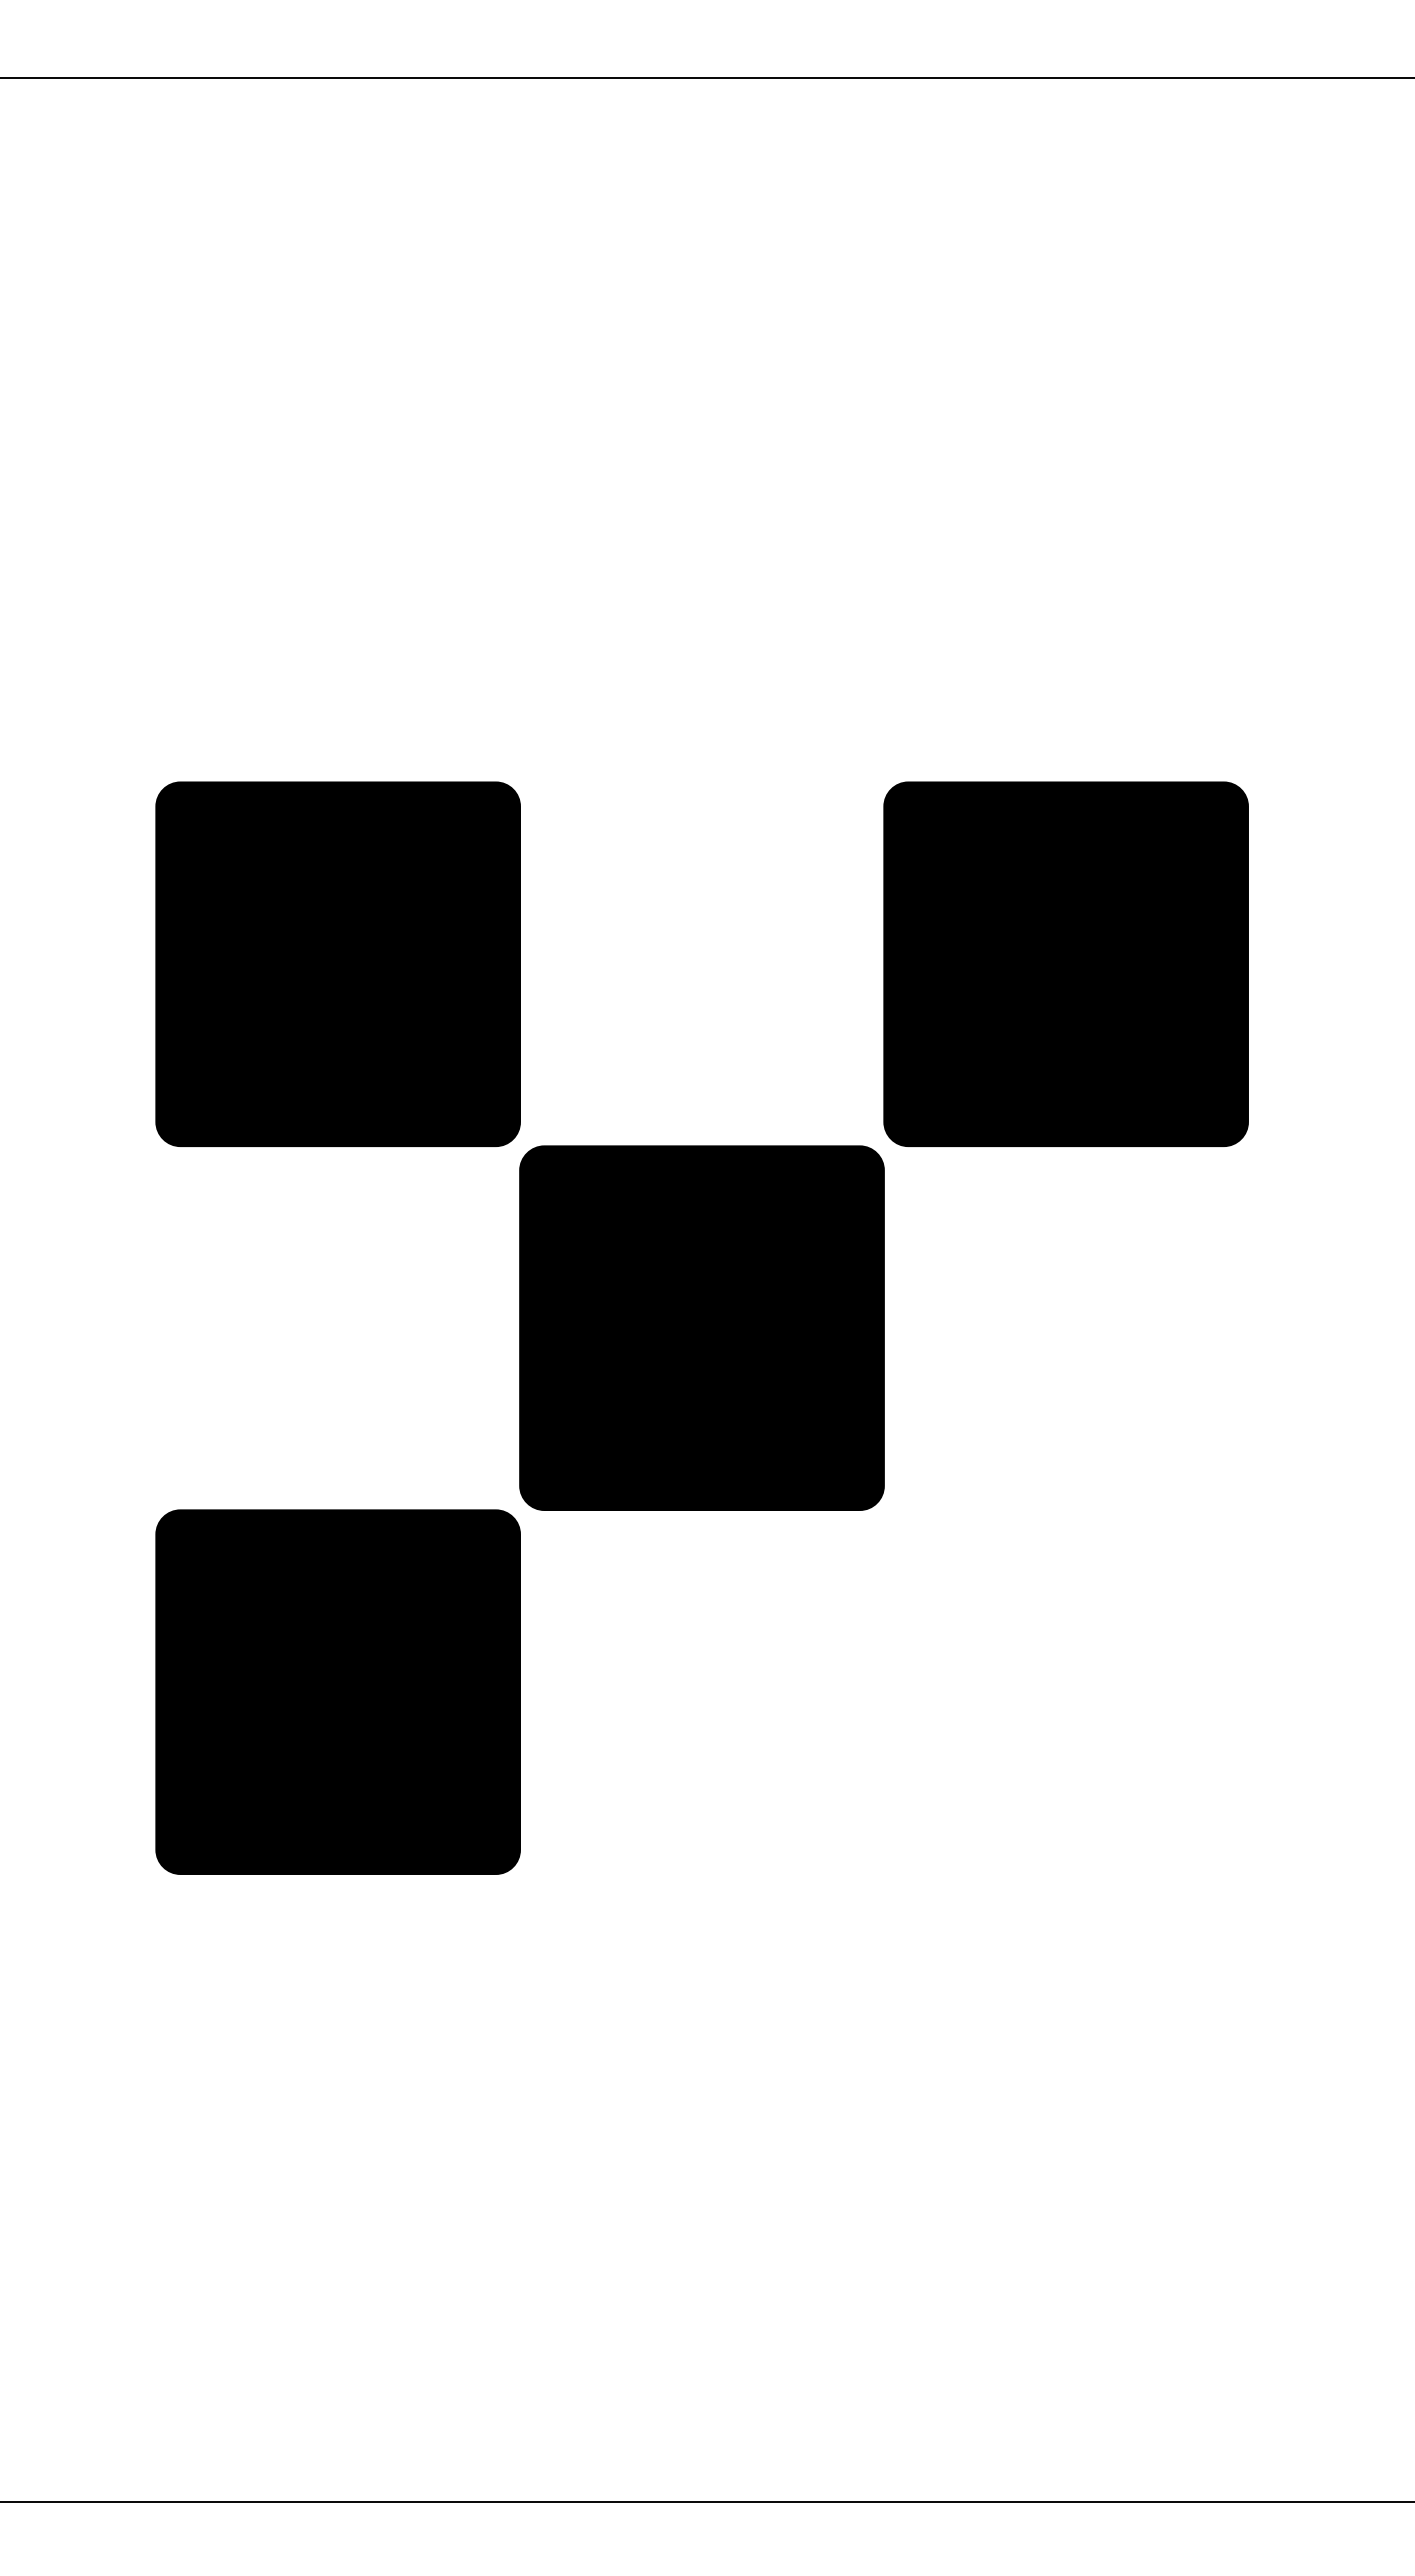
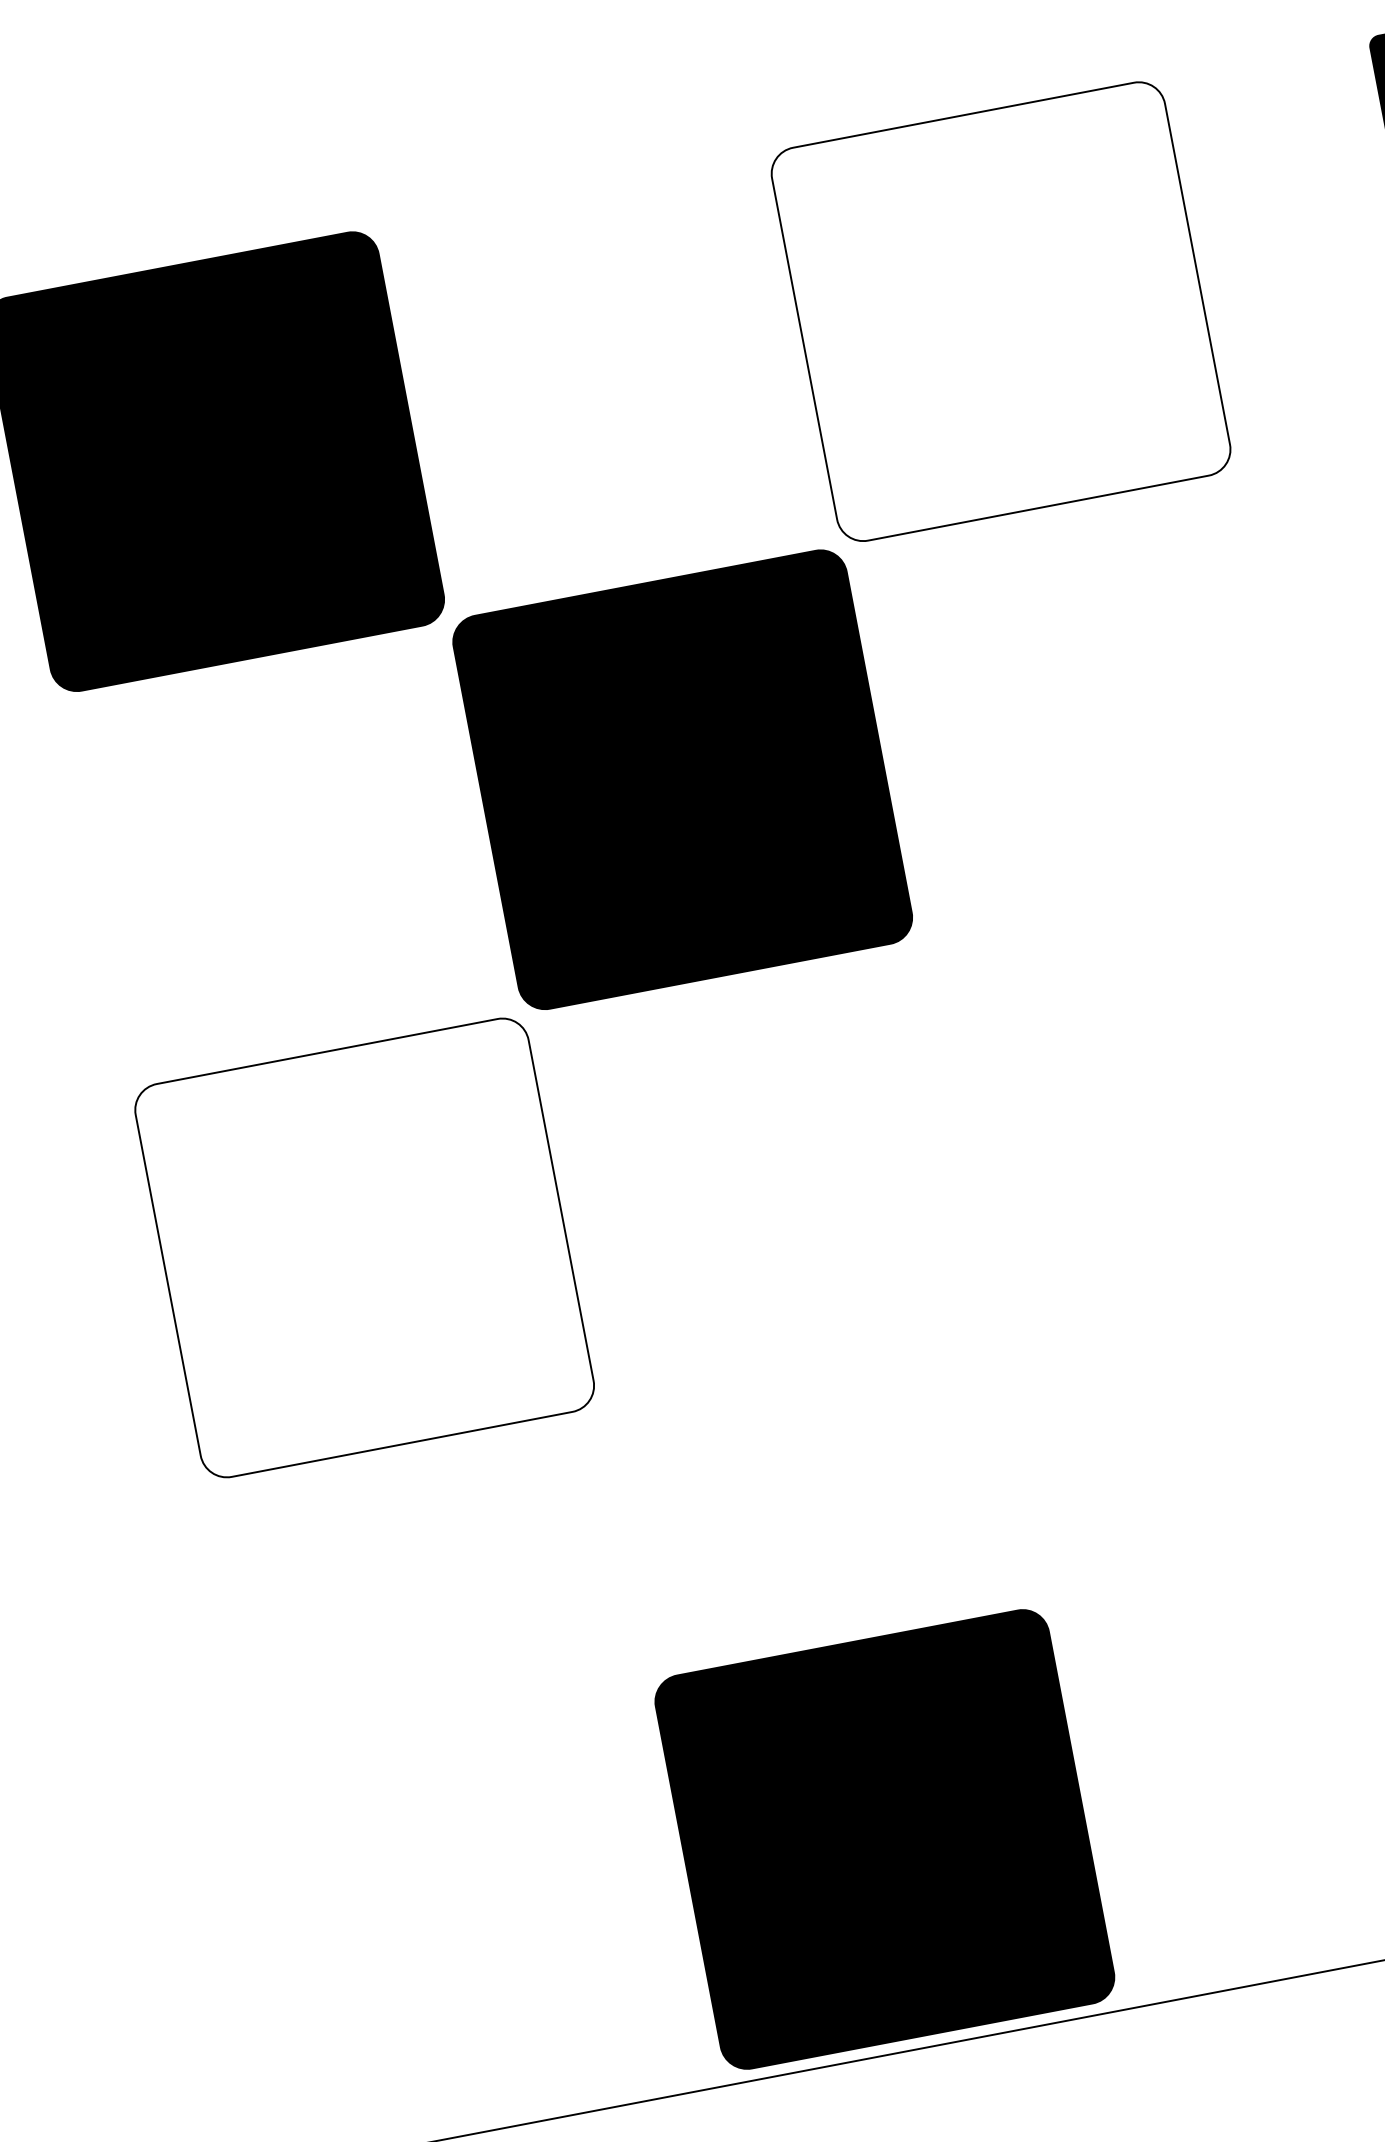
fill: (1066, 964) -> (1001, 311), removed
fill: (338, 1692) -> (365, 1248), removed
part: (701, 2308) -> (884, 1838), added

